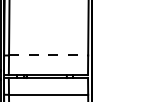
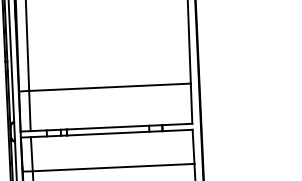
line: (48, 55) -> (109, 87), dashed -> solid

